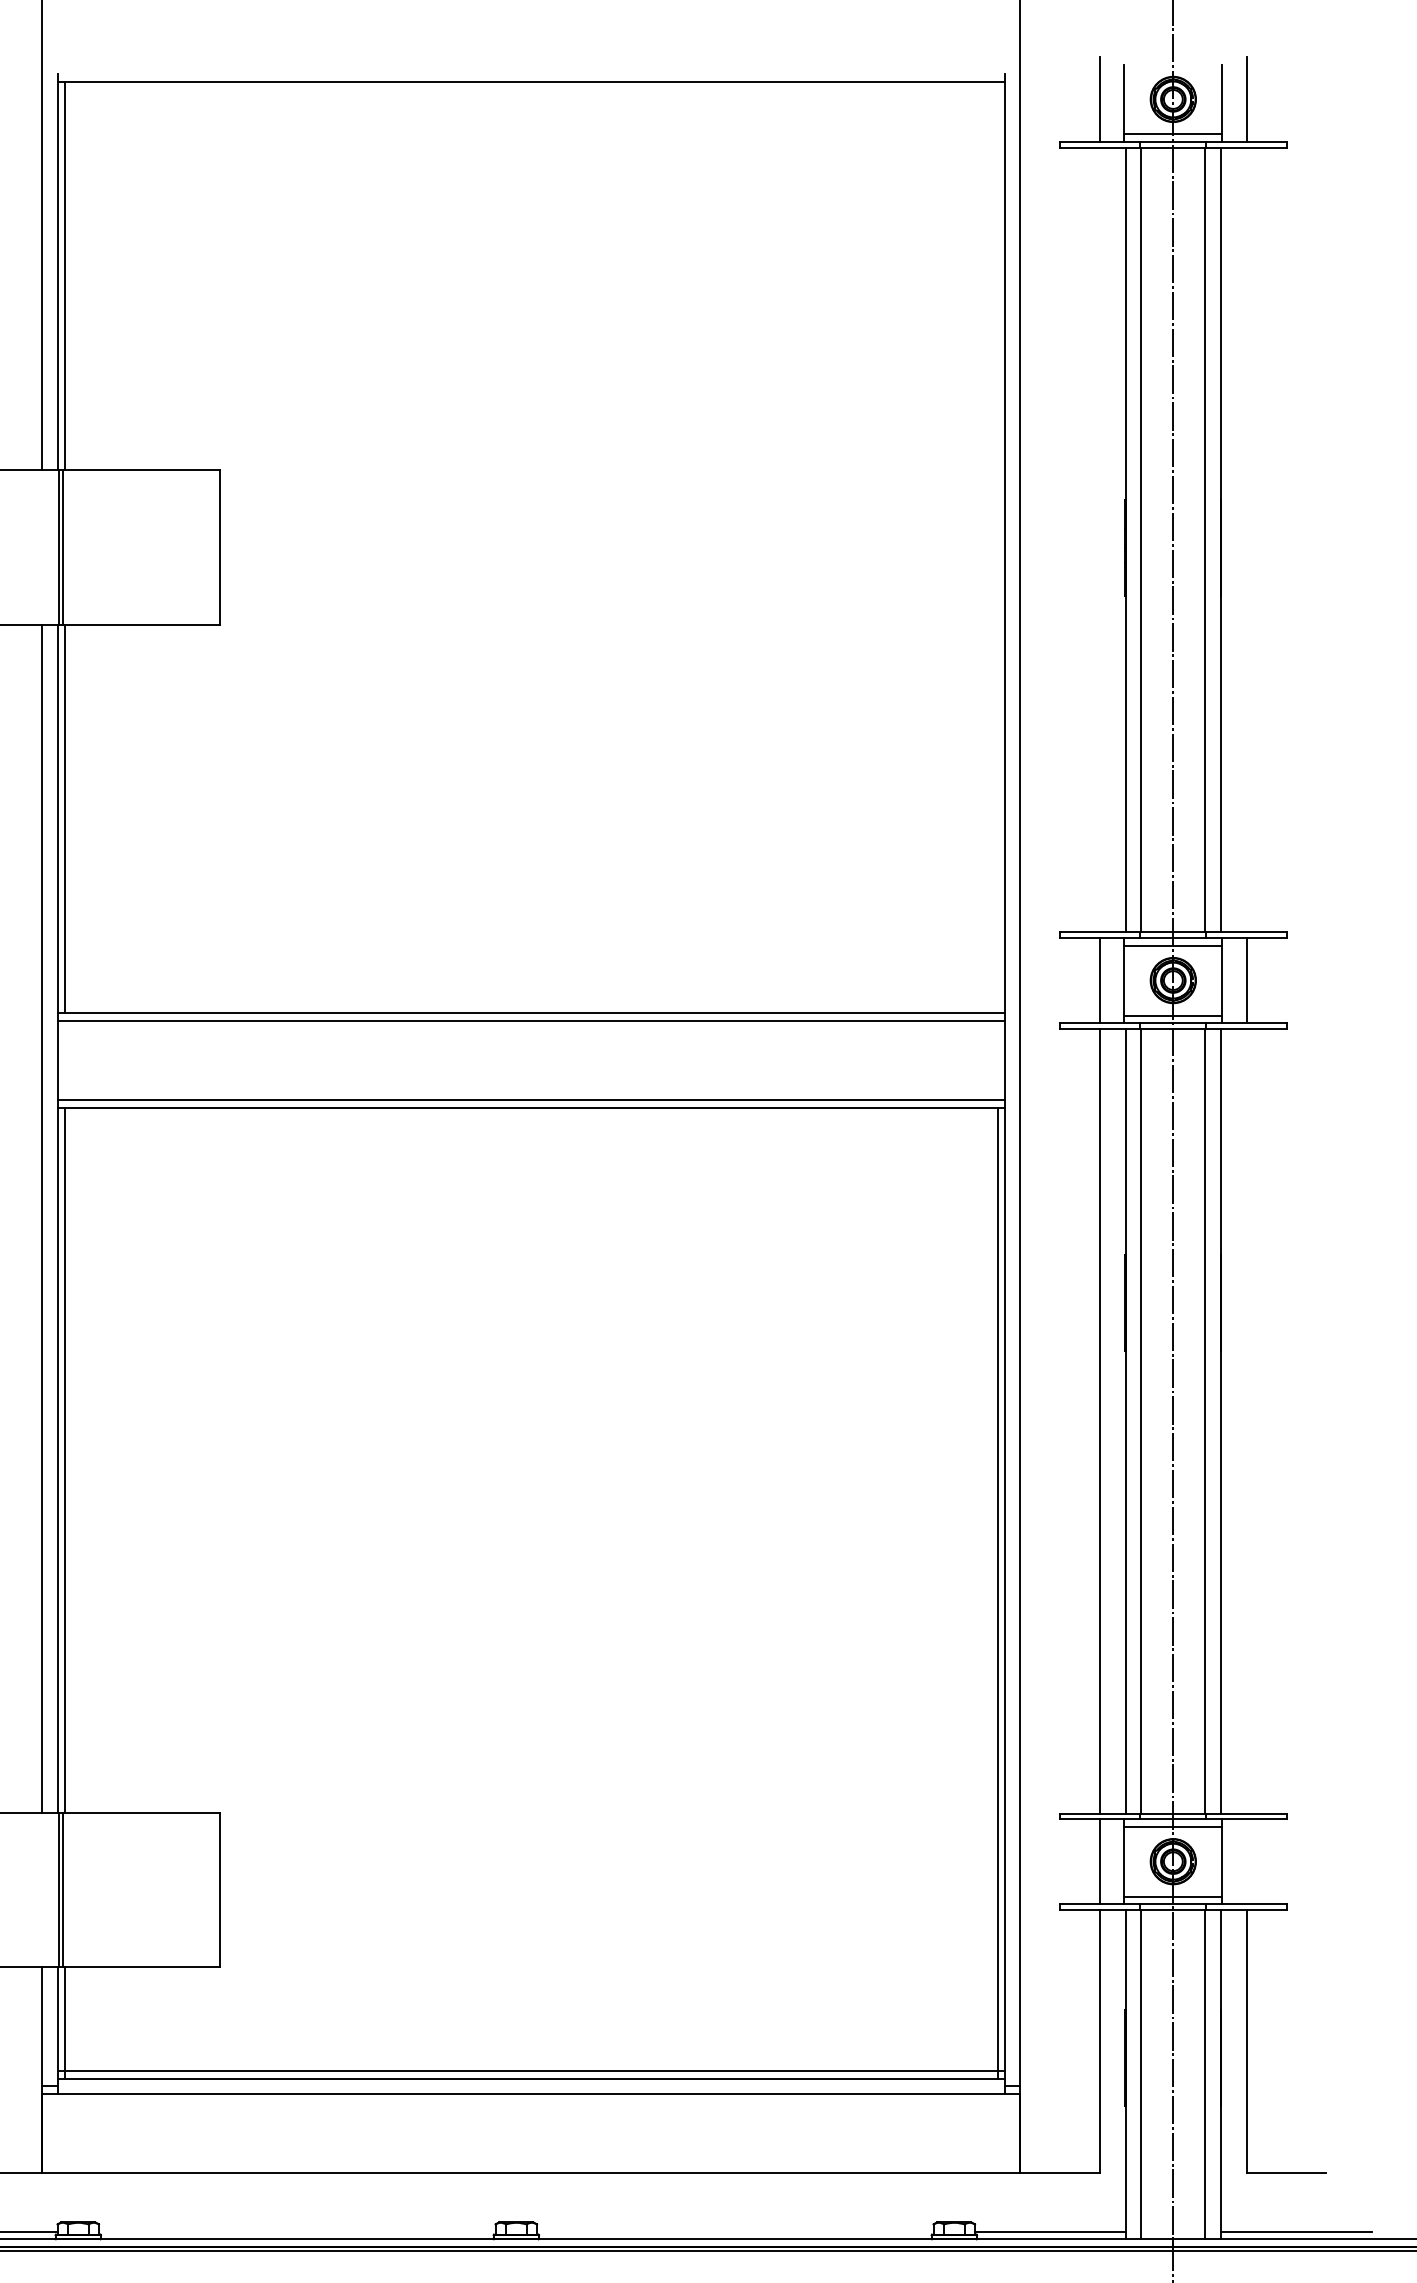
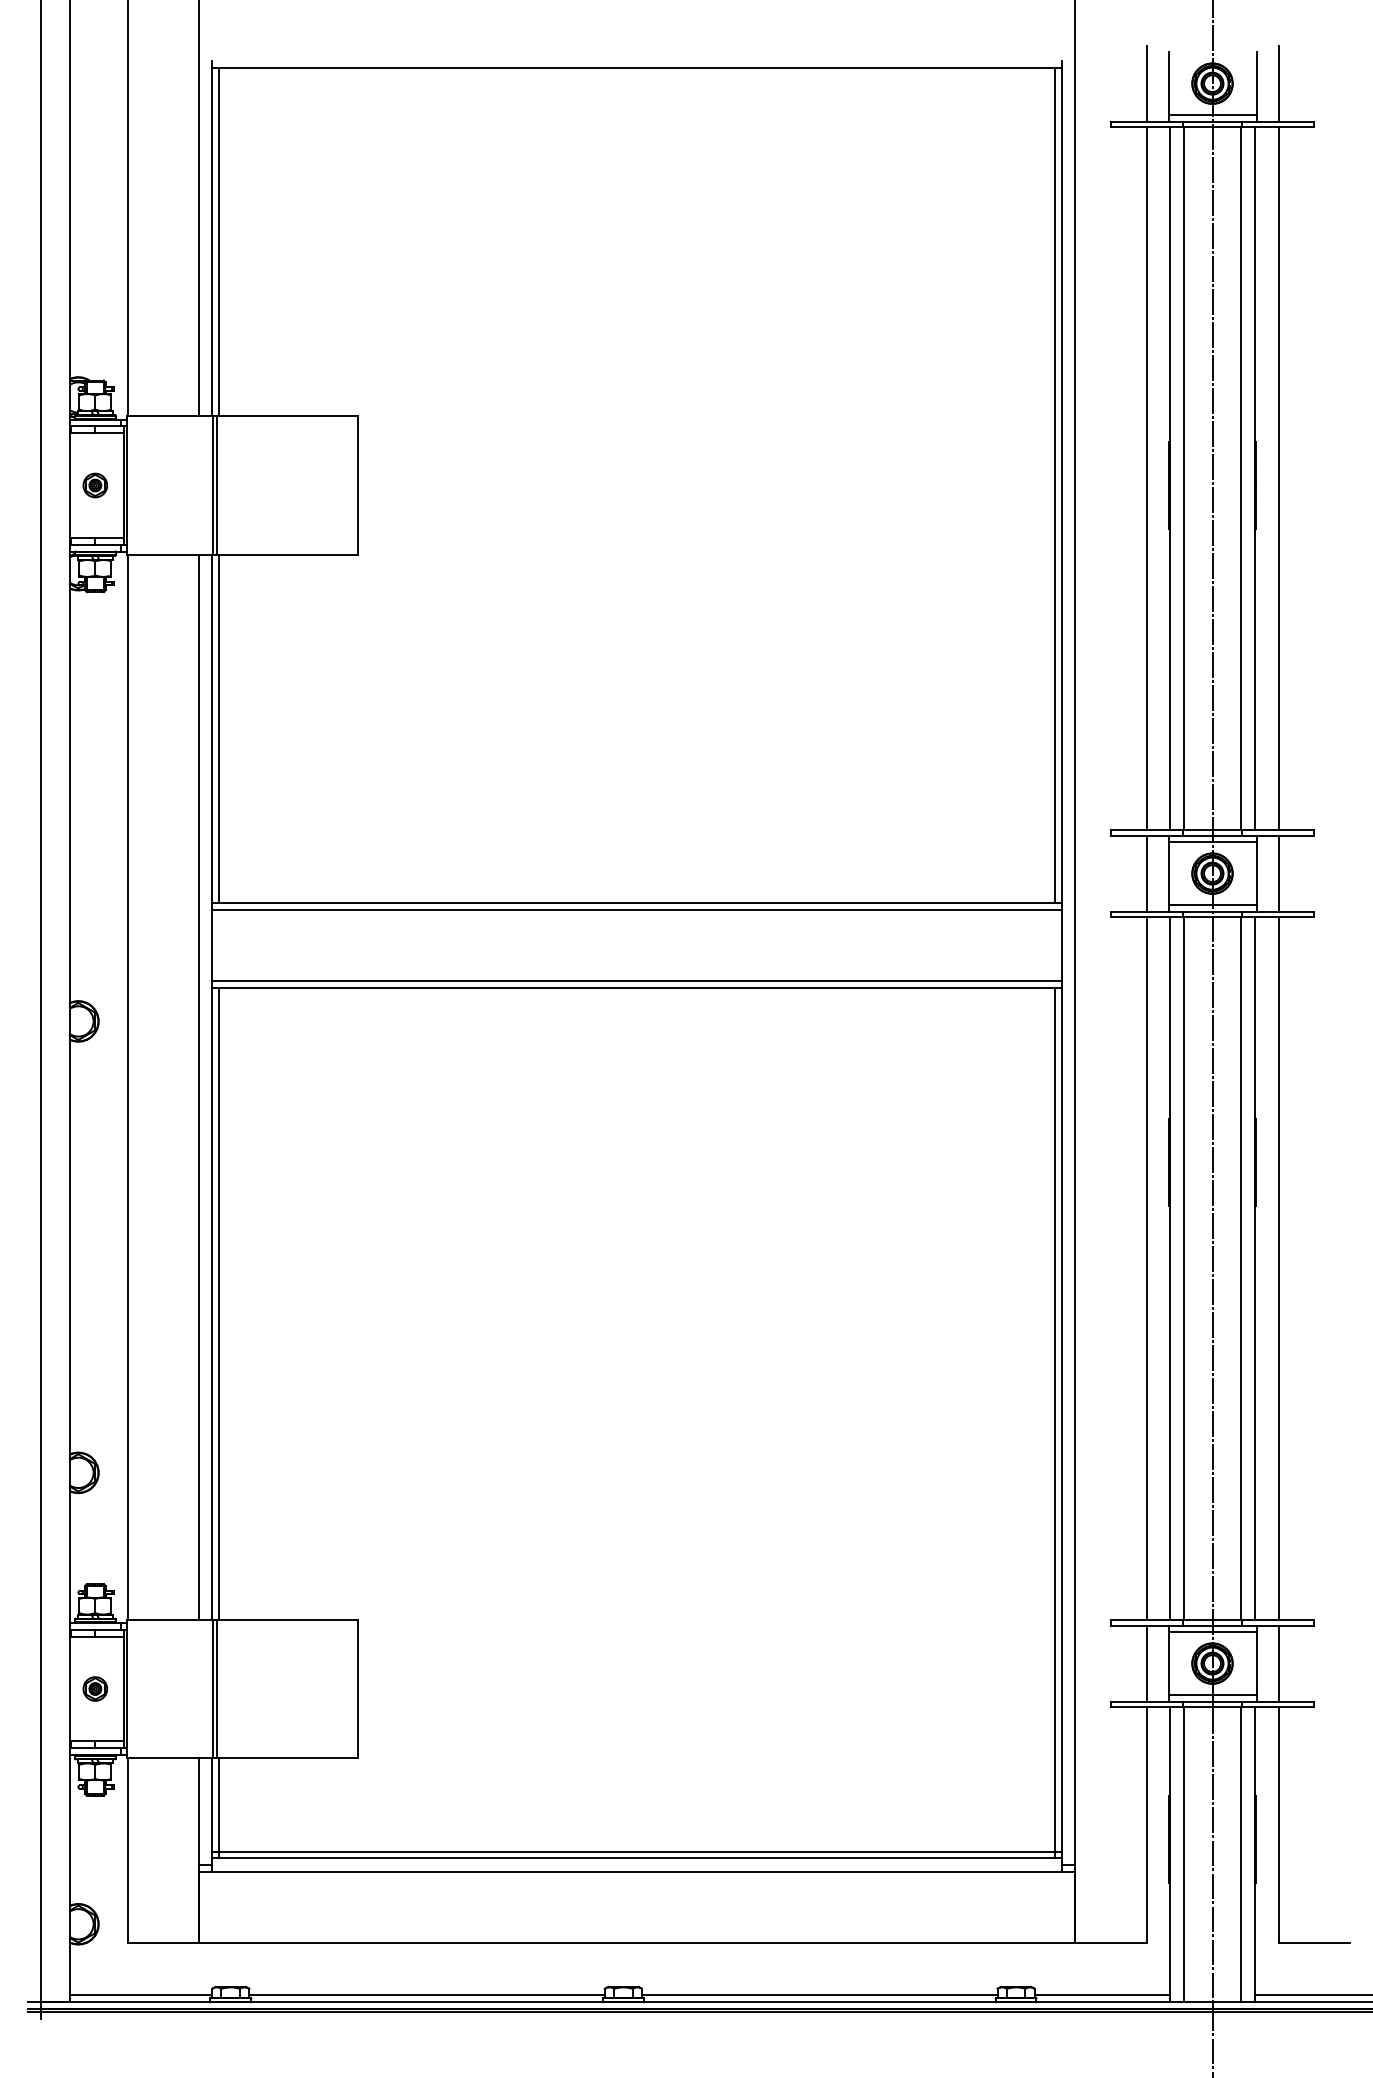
line: (1099, 539) -> (1146, 478), added
line: (1246, 539) -> (1278, 478), added
line: (998, 546) -> (1055, 484), added
line: (1246, 1420) -> (1278, 1268), added
line: (1246, 1861) -> (1278, 1663), added
line: (296, 2231) -> (426, 1995), added
line: (734, 2231) -> (819, 1995), added

